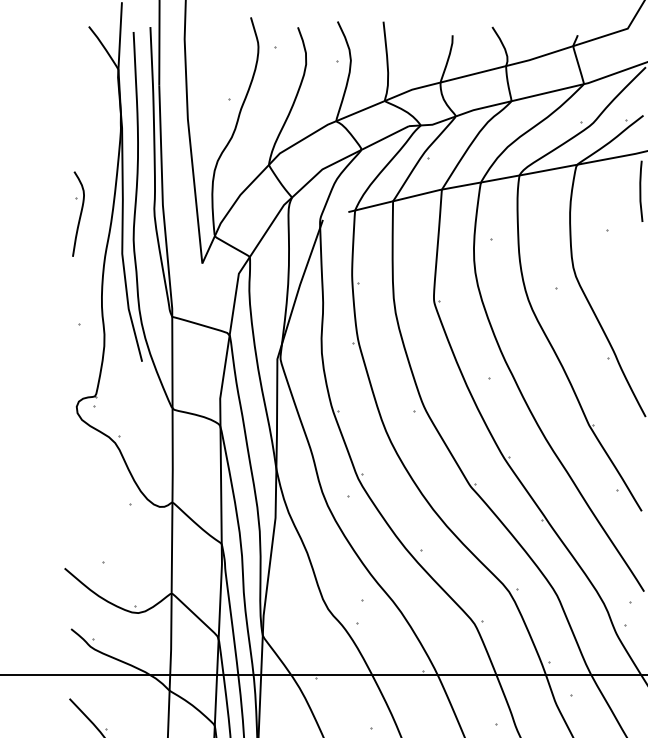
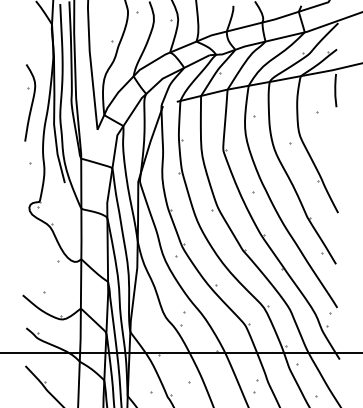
part: (78, 213) -> (30, 102), size x1.67

